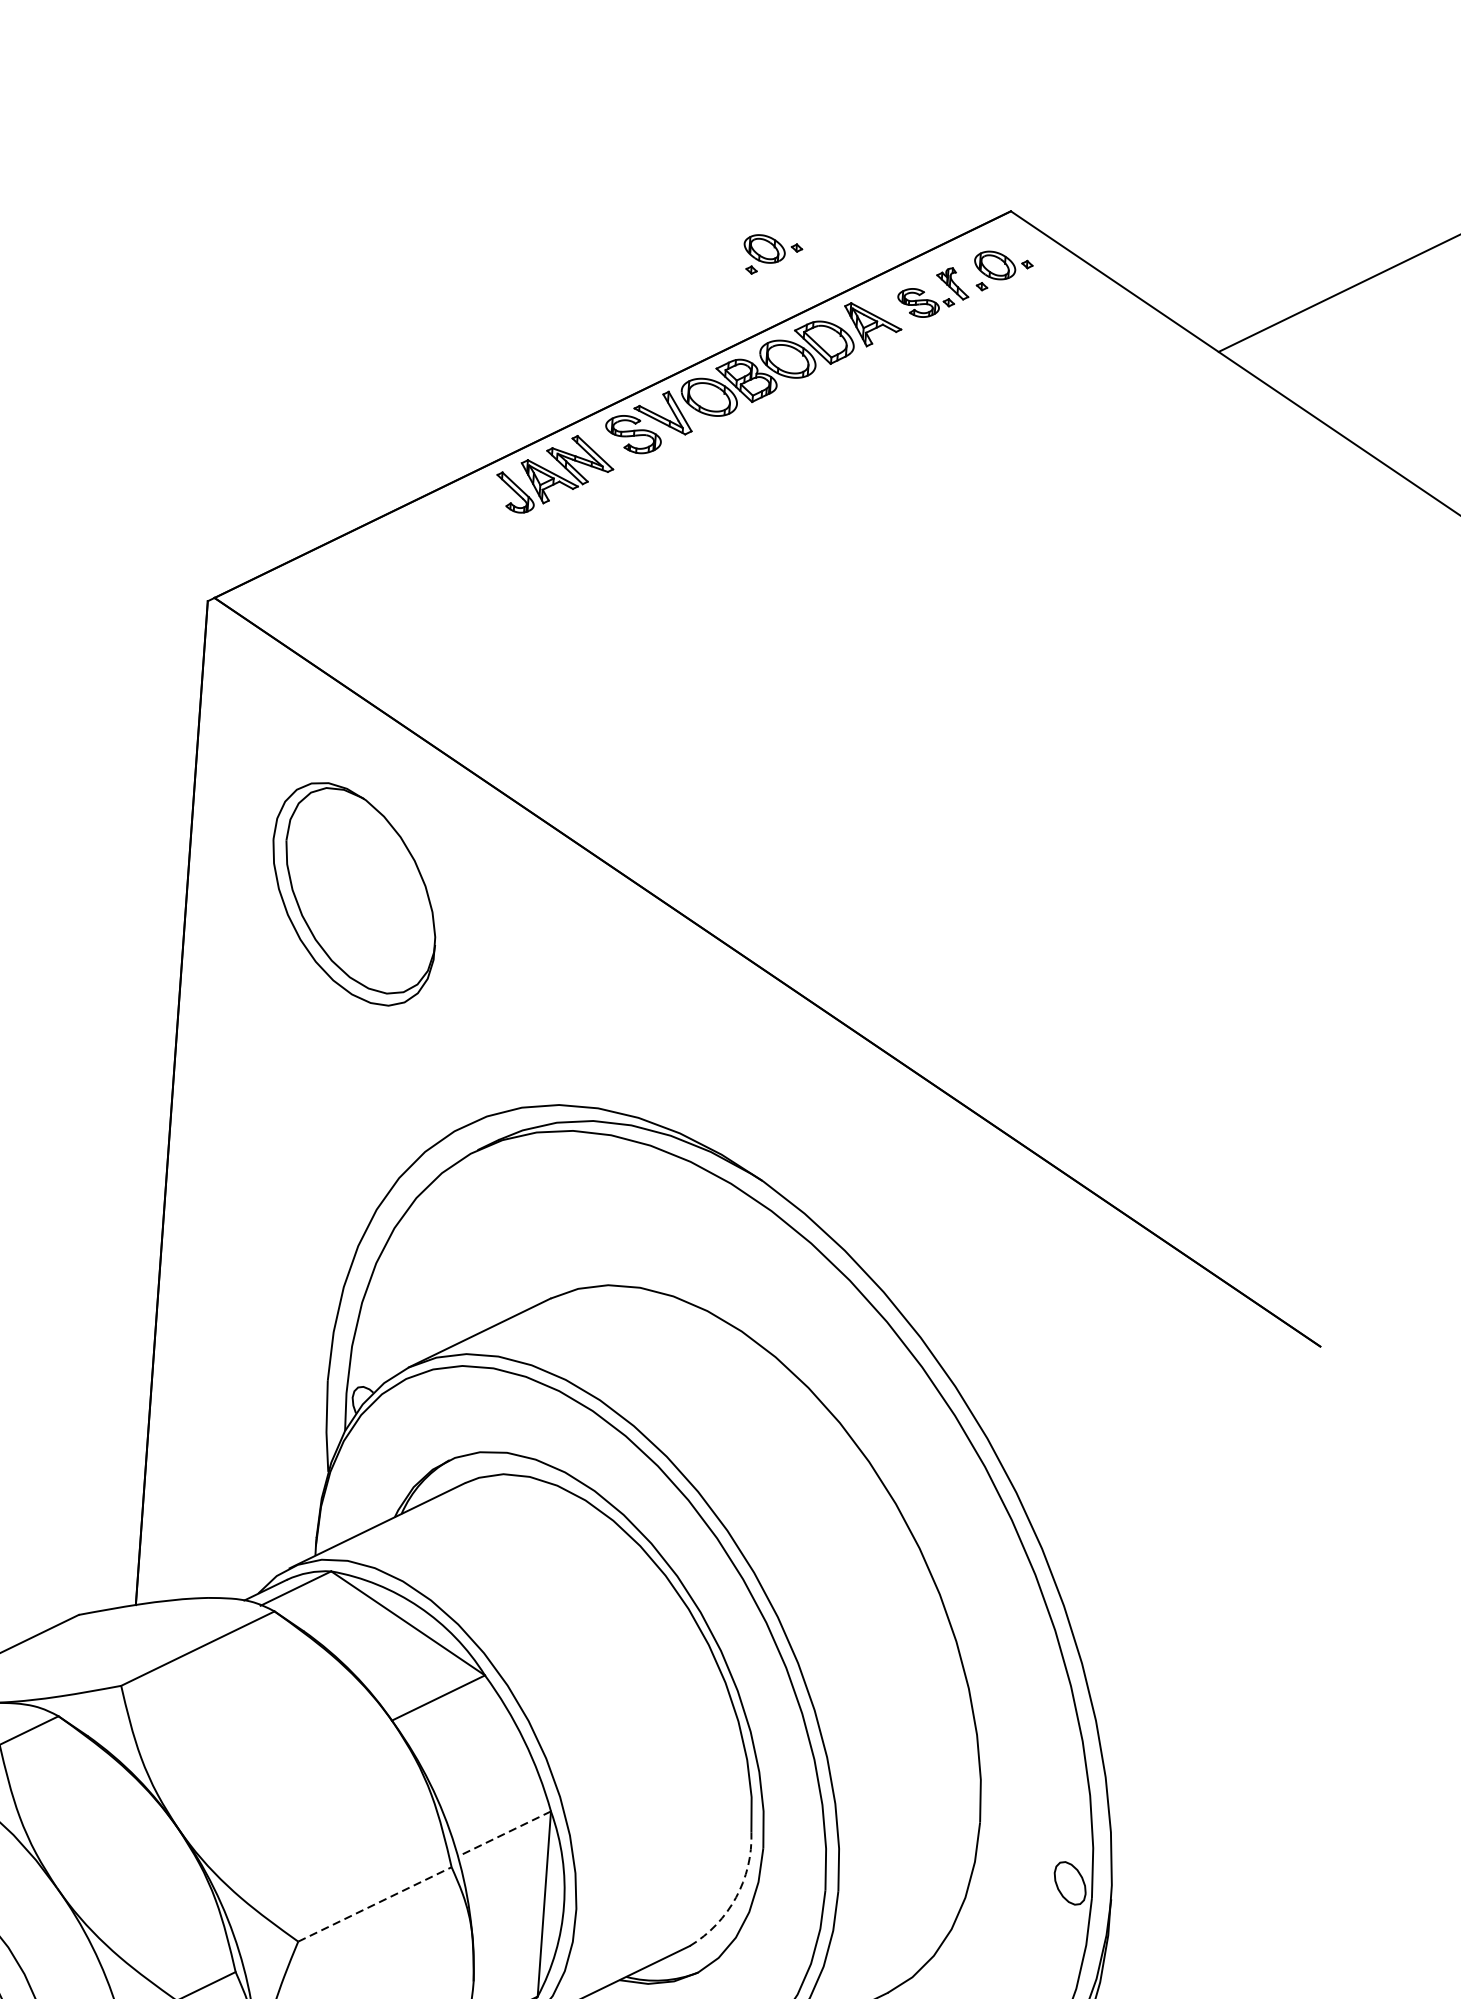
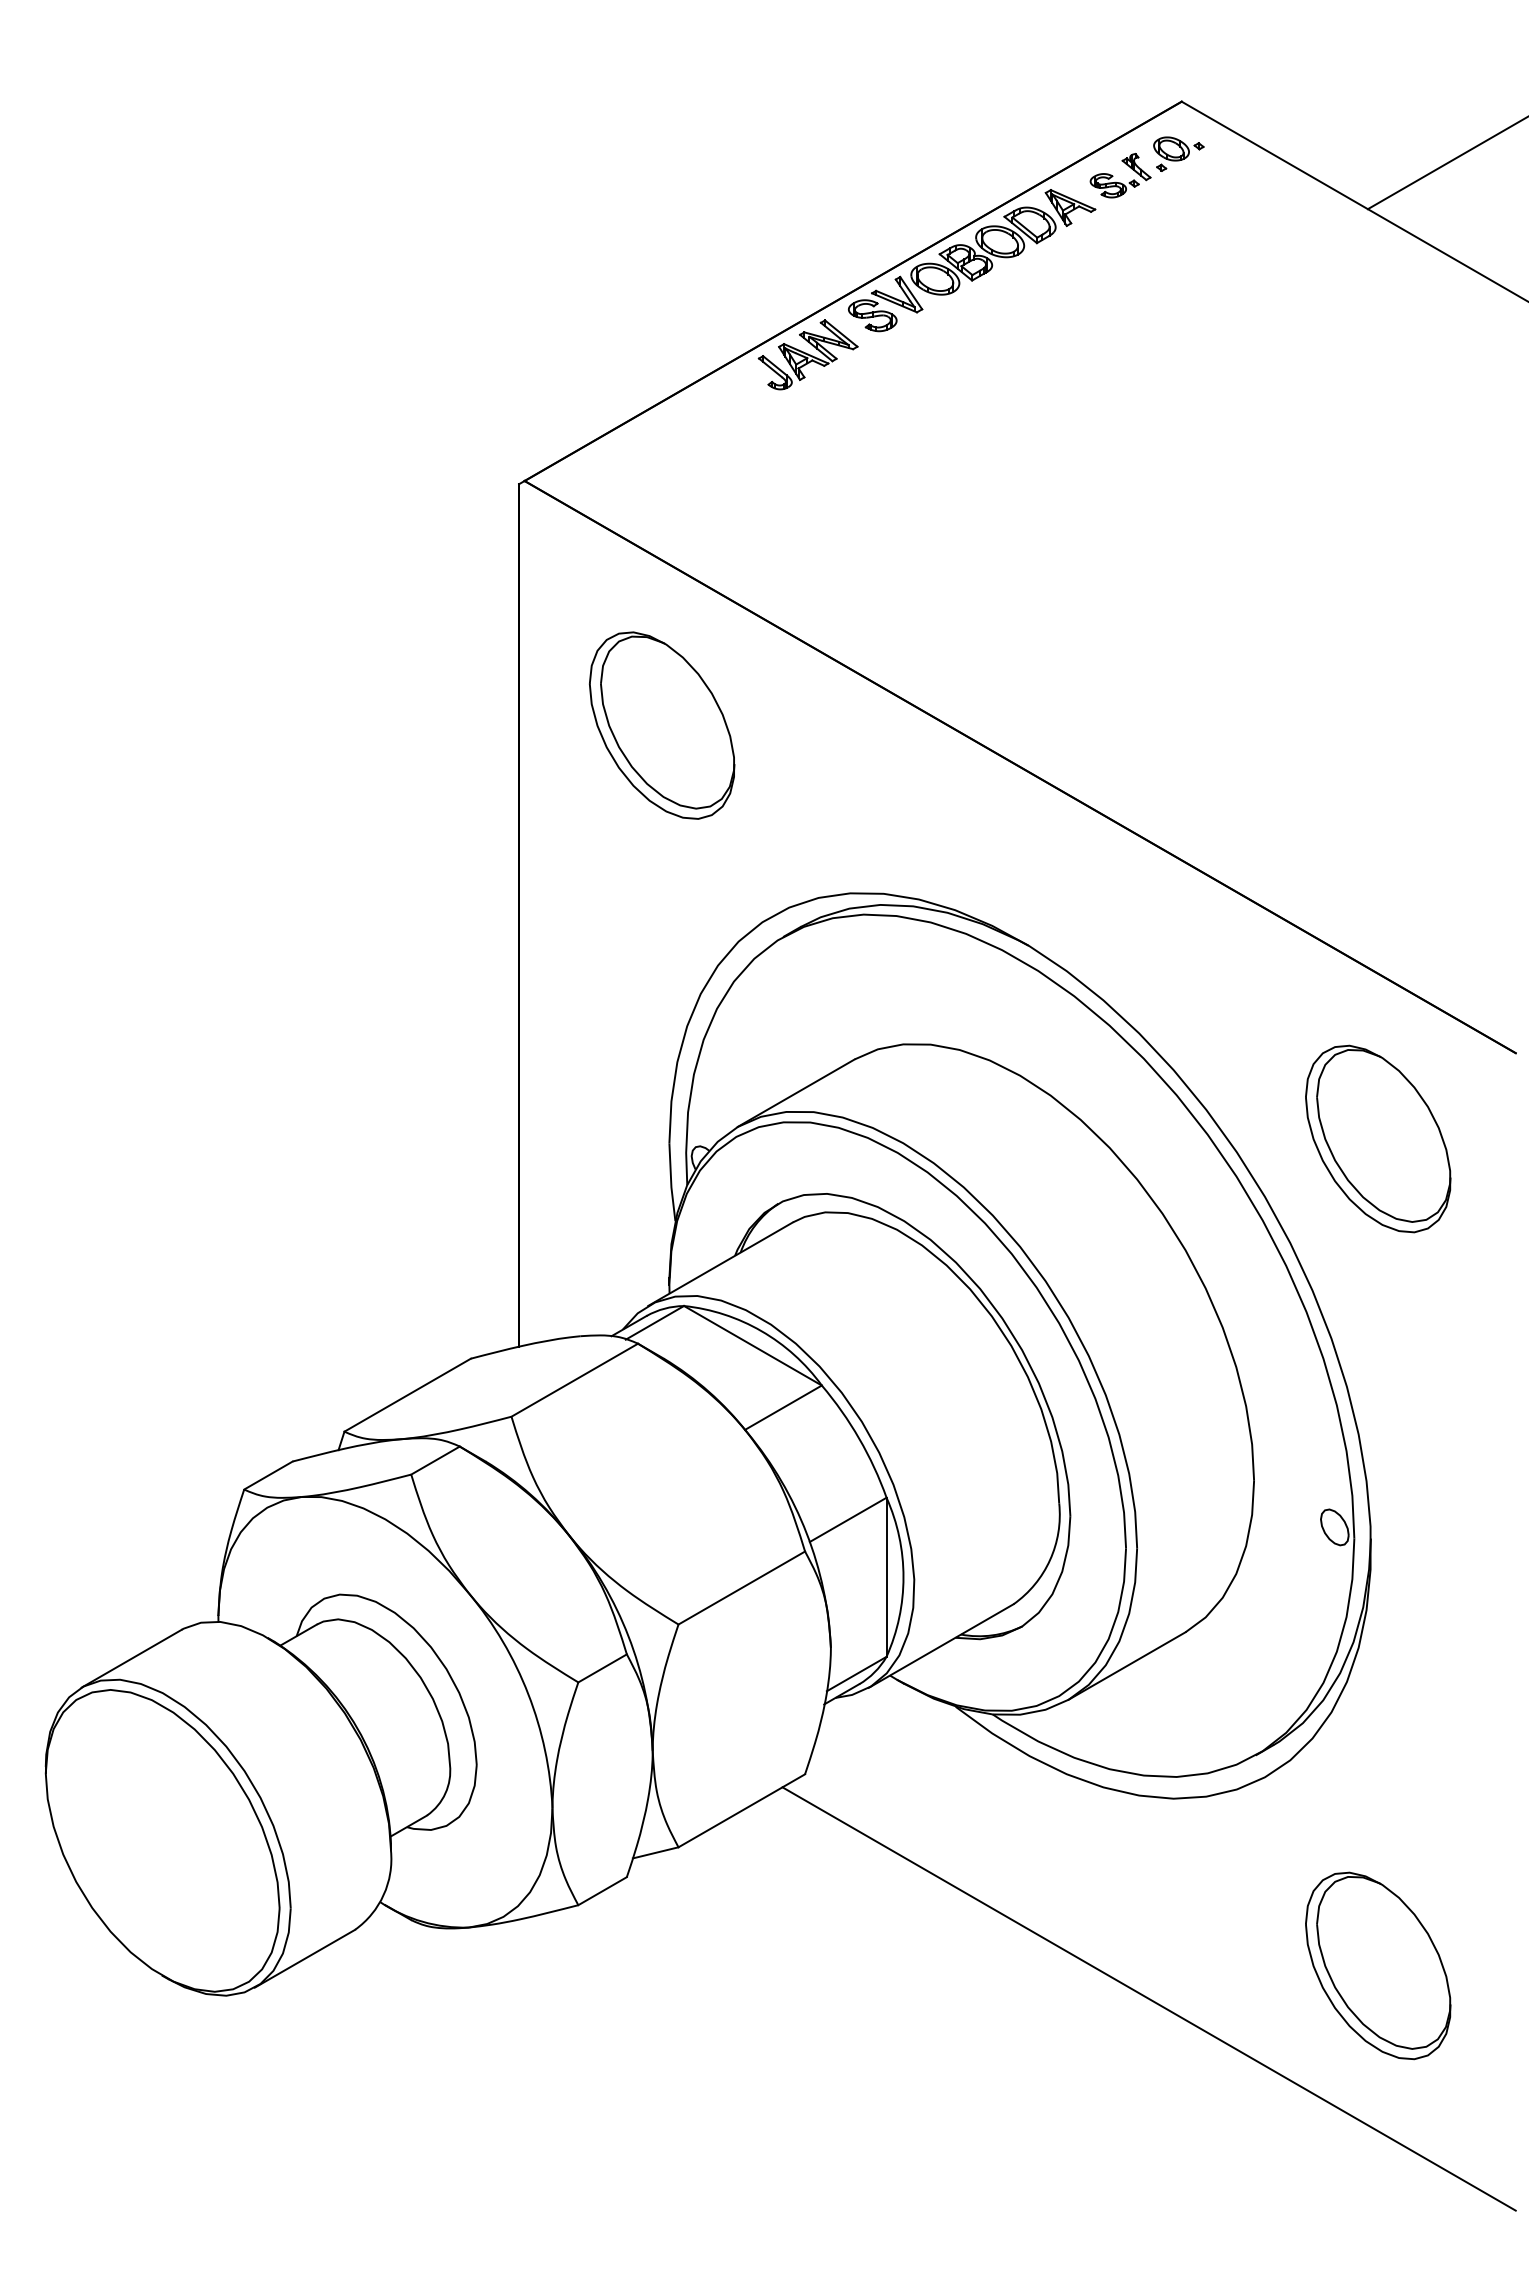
part: (772, 254) -> (980, 153), removed
part: (1153, 1434) -> (1378, 1138), added
line: (503, 1834) -> (847, 1520), dashed -> solid
arc: (736, 1898) -> (1050, 1560), dashed -> solid
line: (375, 1903) -> (742, 1587), dashed -> solid

